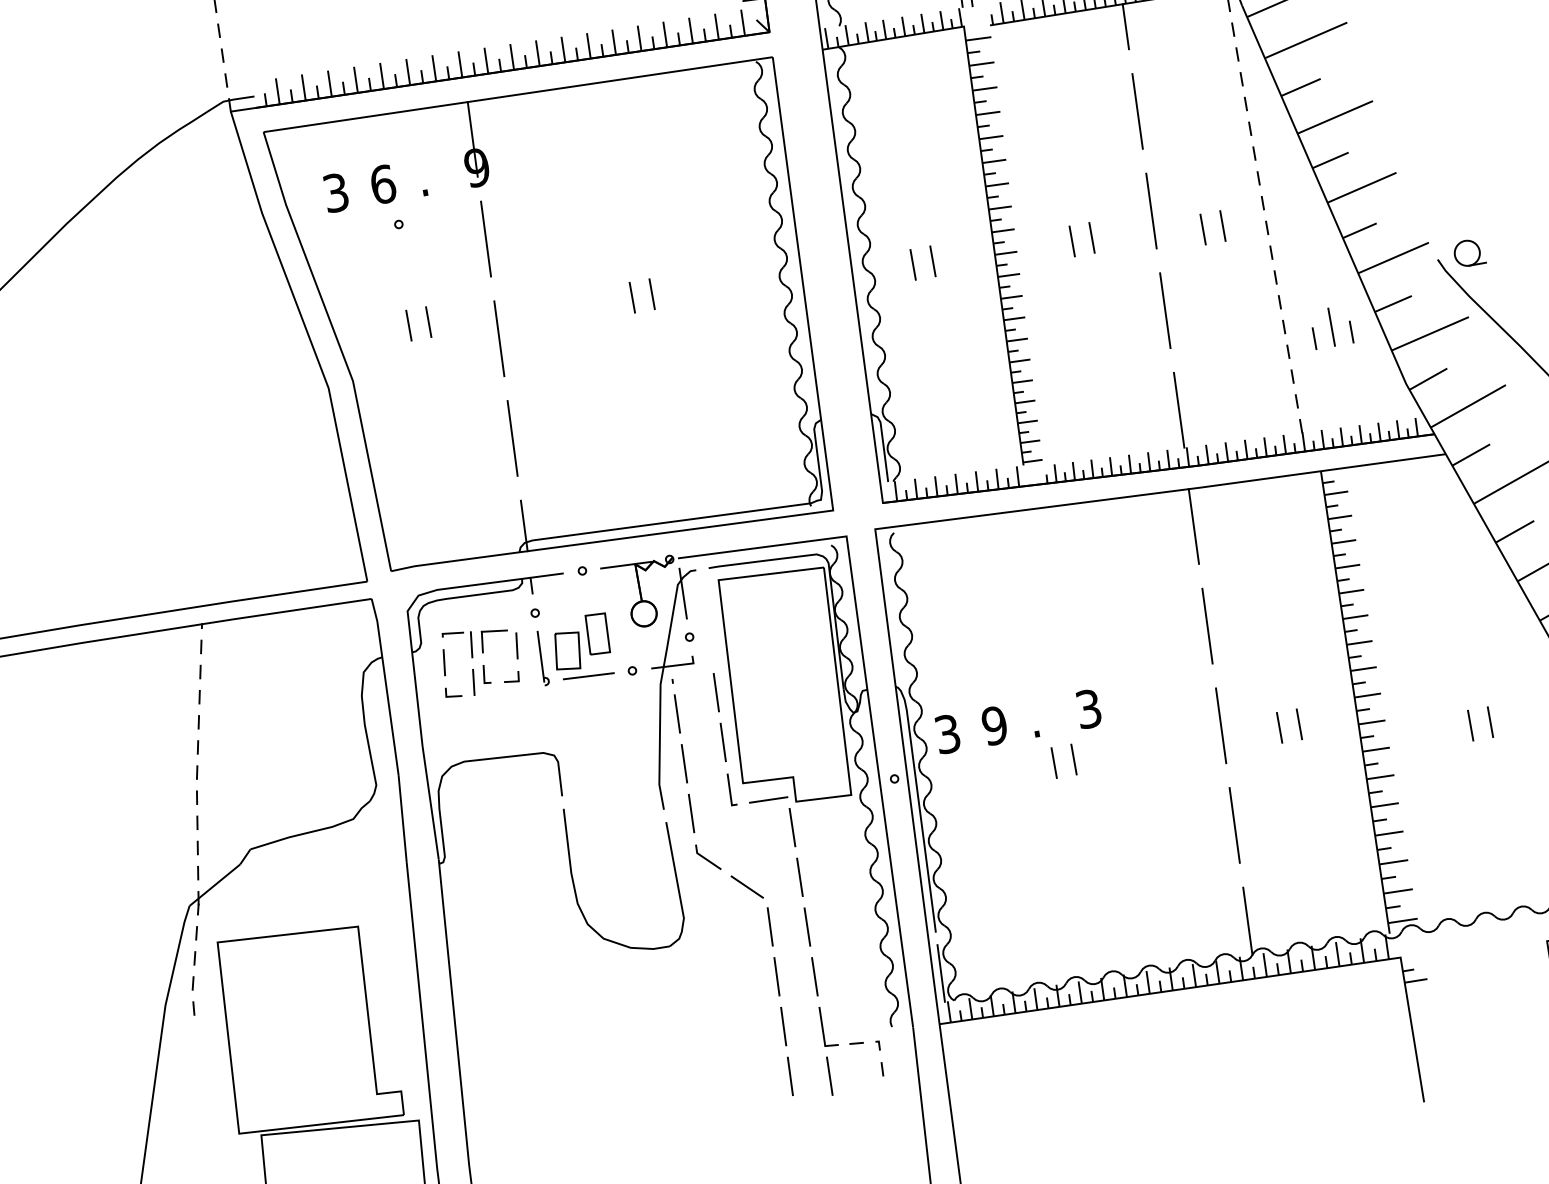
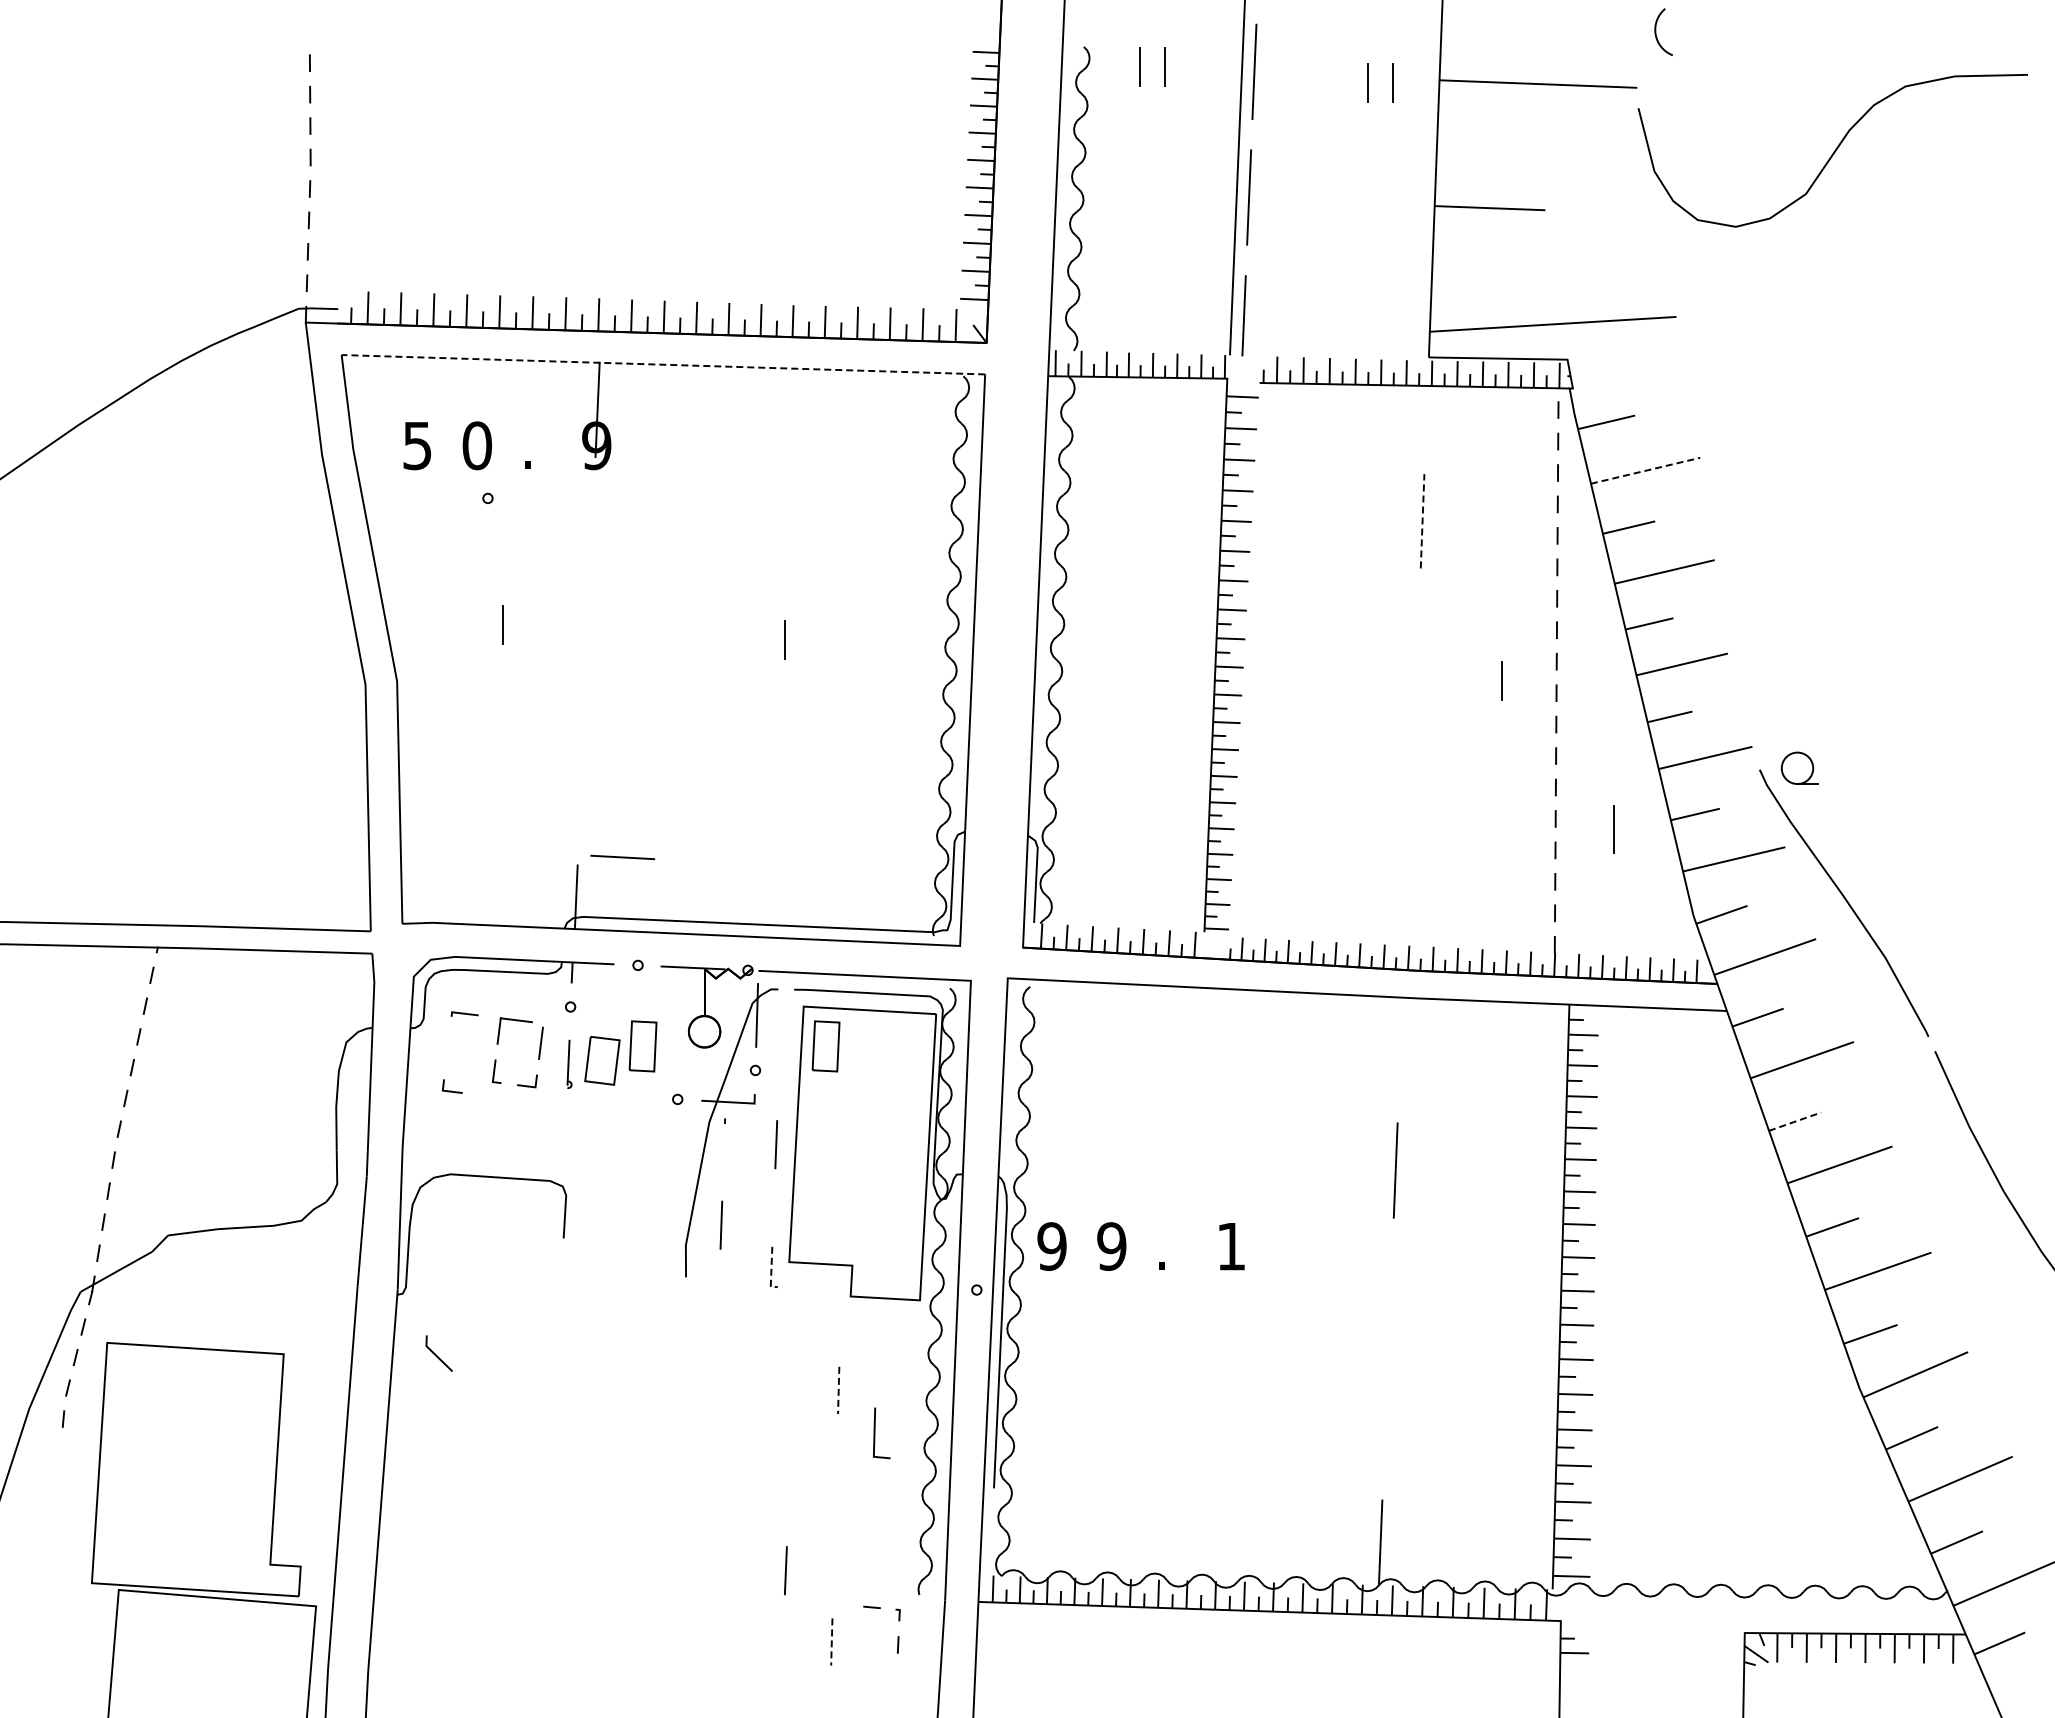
line: (1125, 26) -> (1426, 414), removed
line: (1306, 40) -> (1646, 470), solid -> dashed
line: (518, 94) -> (663, 364), solid -> dashed
line: (1137, 110) -> (1422, 520), solid -> dashed
text: (383, 184) -> (477, 445), 6 -> 0
text: (335, 192) -> (417, 445), 3 -> 5
line: (1151, 210) -> (1417, 646), removed
line: (1202, 229) -> (1476, 680), removed
line: (1091, 237) -> (1338, 666), removed
line: (486, 238) -> (592, 535), removed
line: (1072, 241) -> (1313, 666), removed
line: (932, 260) -> (1137, 660), removed
line: (912, 264) -> (1111, 660), removed
line: (632, 297) -> (759, 639), removed
line: (1164, 310) -> (1412, 772), removed
line: (409, 325) -> (478, 625), removed
line: (1351, 331) -> (1637, 839), removed
line: (499, 338) -> (586, 661), removed
line: (1314, 338) -> (1590, 839), removed
line: (1178, 410) -> (1407, 898), removed
line: (512, 438) -> (581, 786), removed
line: (1193, 526) -> (1400, 1044), removed
line: (1515, 531) -> (1795, 1121), solid -> dashed
part: (741, 608) -> (825, 1046), added
line: (471, 644) -> (485, 1031), removed
part: (542, 658) -> (569, 1064), size x0.7
line: (444, 662) -> (447, 1047), removed
line: (588, 676) -> (622, 857), moved
line: (473, 682) -> (479, 1078), removed
text: (1088, 708) -> (1231, 1246), 3 -> 1
line: (677, 713) -> (723, 1161), removed
line: (1490, 721) -> (1723, 1350), removed
line: (1299, 724) -> (1487, 1311), removed
line: (1470, 725) -> (1697, 1350), removed
line: (1221, 726) -> (1390, 1296), removed
line: (1279, 727) -> (1462, 1311), removed
text: (947, 734) -> (1051, 1246), 3 -> 9
line: (722, 742) -> (773, 1207), removed
line: (1074, 759) -> (1202, 1305), removed
line: (1053, 763) -> (1176, 1305), removed
line: (730, 793) -> (771, 1271), solid -> dashed
line: (768, 800) -> (816, 1288), removed
line: (691, 813) -> (719, 1287), removed
line: (1234, 825) -> (1385, 1421), removed
line: (792, 827) -> (840, 1327), removed
line: (706, 858) -> (436, 1354), moved
line: (799, 877) -> (838, 1390), solid -> dashed
part: (574, 885) -> (559, 1350), removed
line: (747, 886) -> (771, 1390), removed
line: (770, 926) -> (791, 1444), removed
line: (806, 926) -> (836, 1452), removed
line: (941, 973) -> (991, 1539), removed
line: (776, 976) -> (788, 1507), removed
line: (814, 976) -> (834, 1515), removed
part: (828, 1026) -> (881, 1433), moved
line: (829, 1075) -> (831, 1641), solid -> dashed
line: (790, 1076) -> (783, 1633), removed

